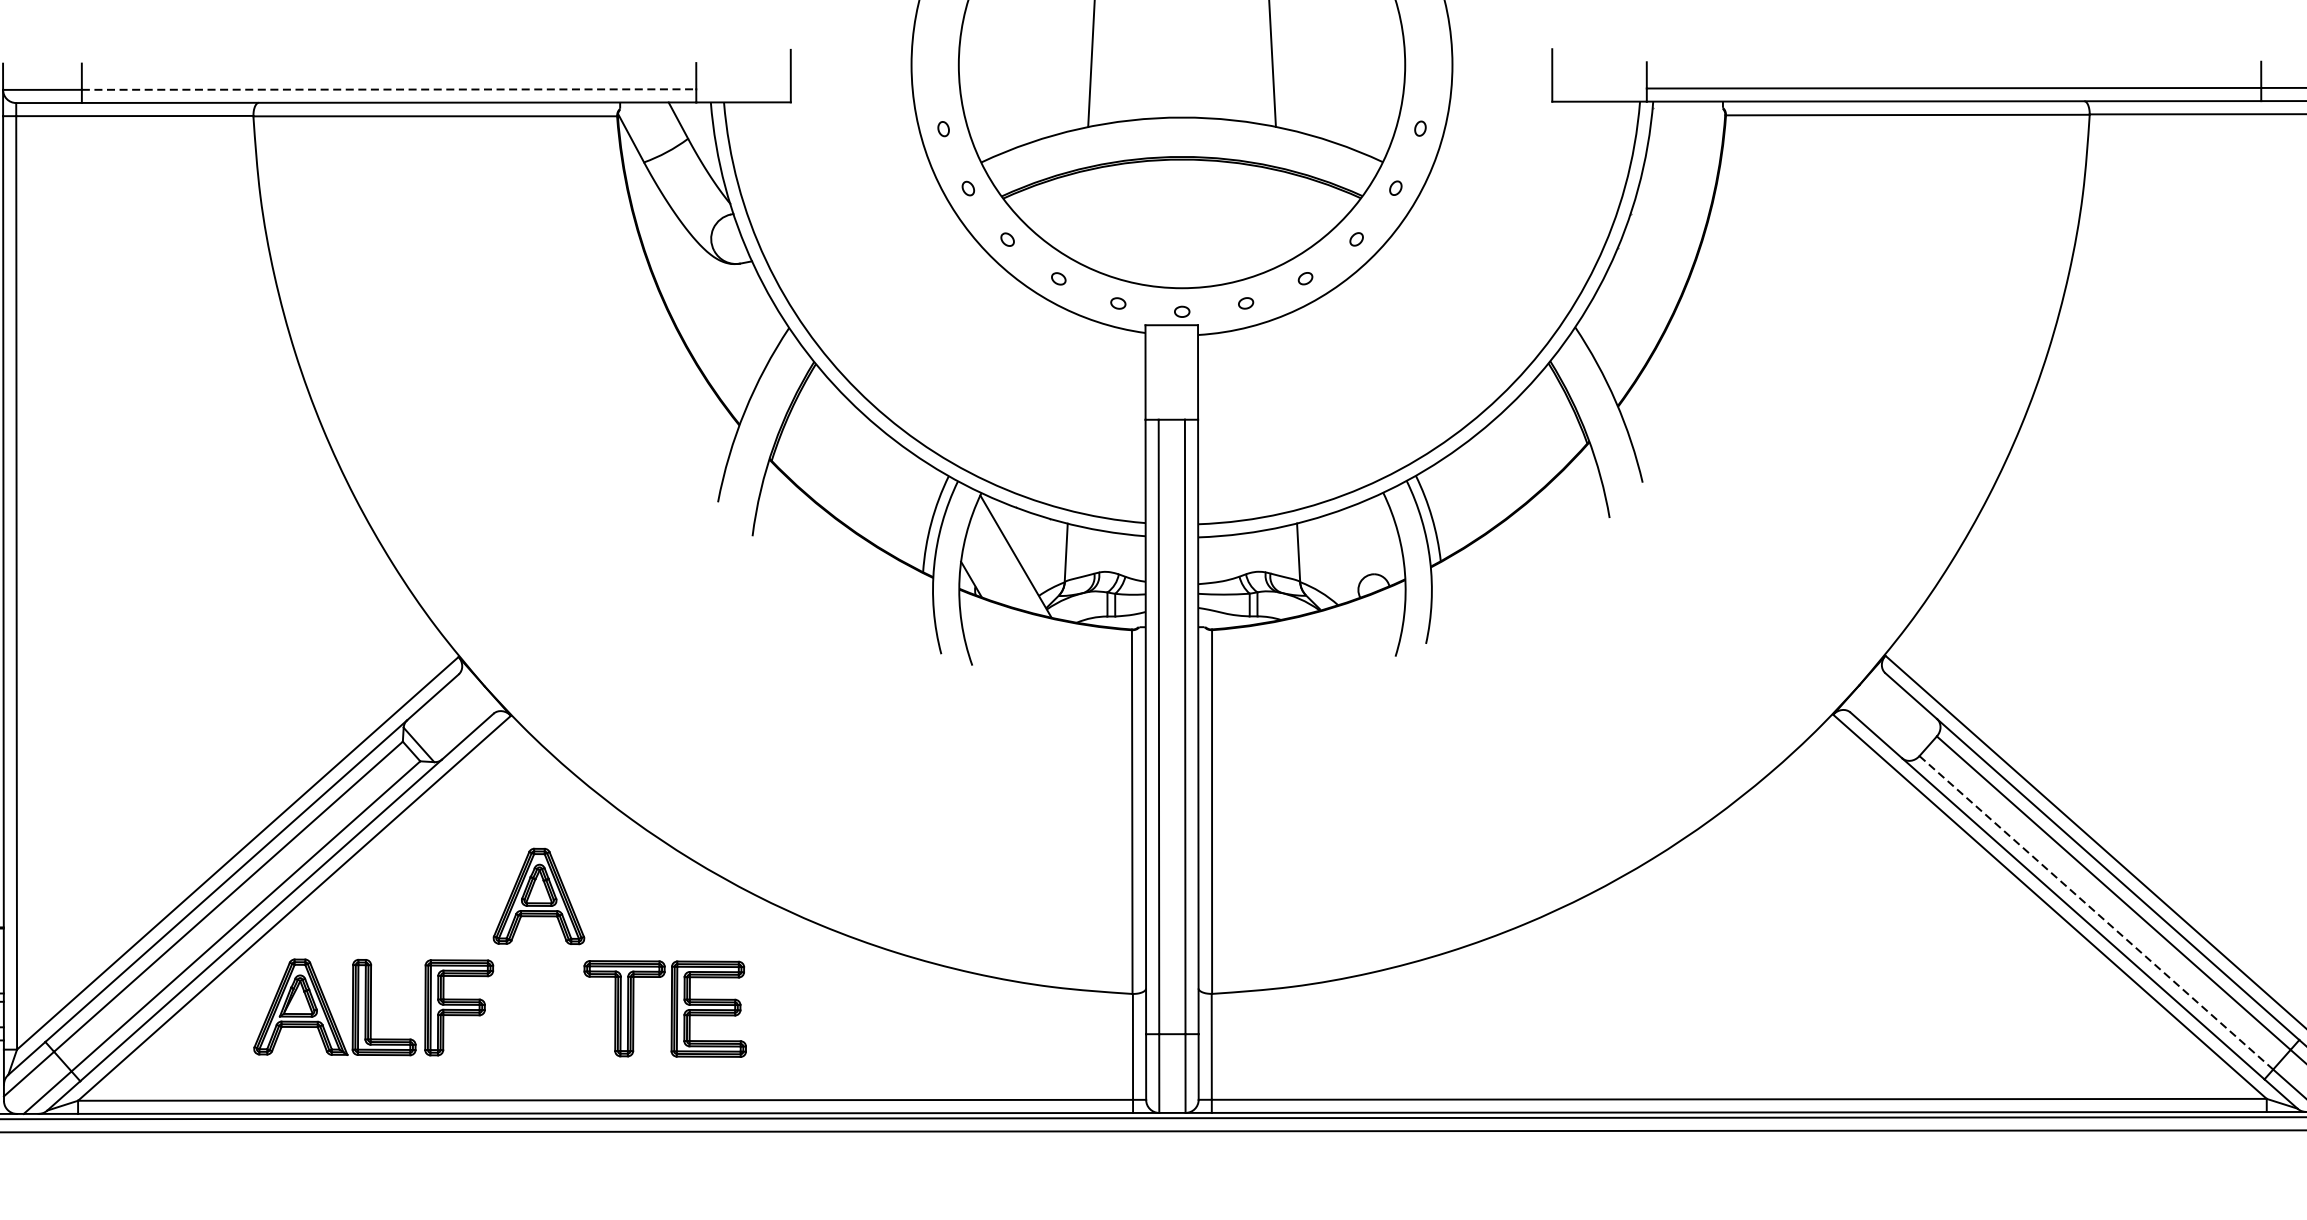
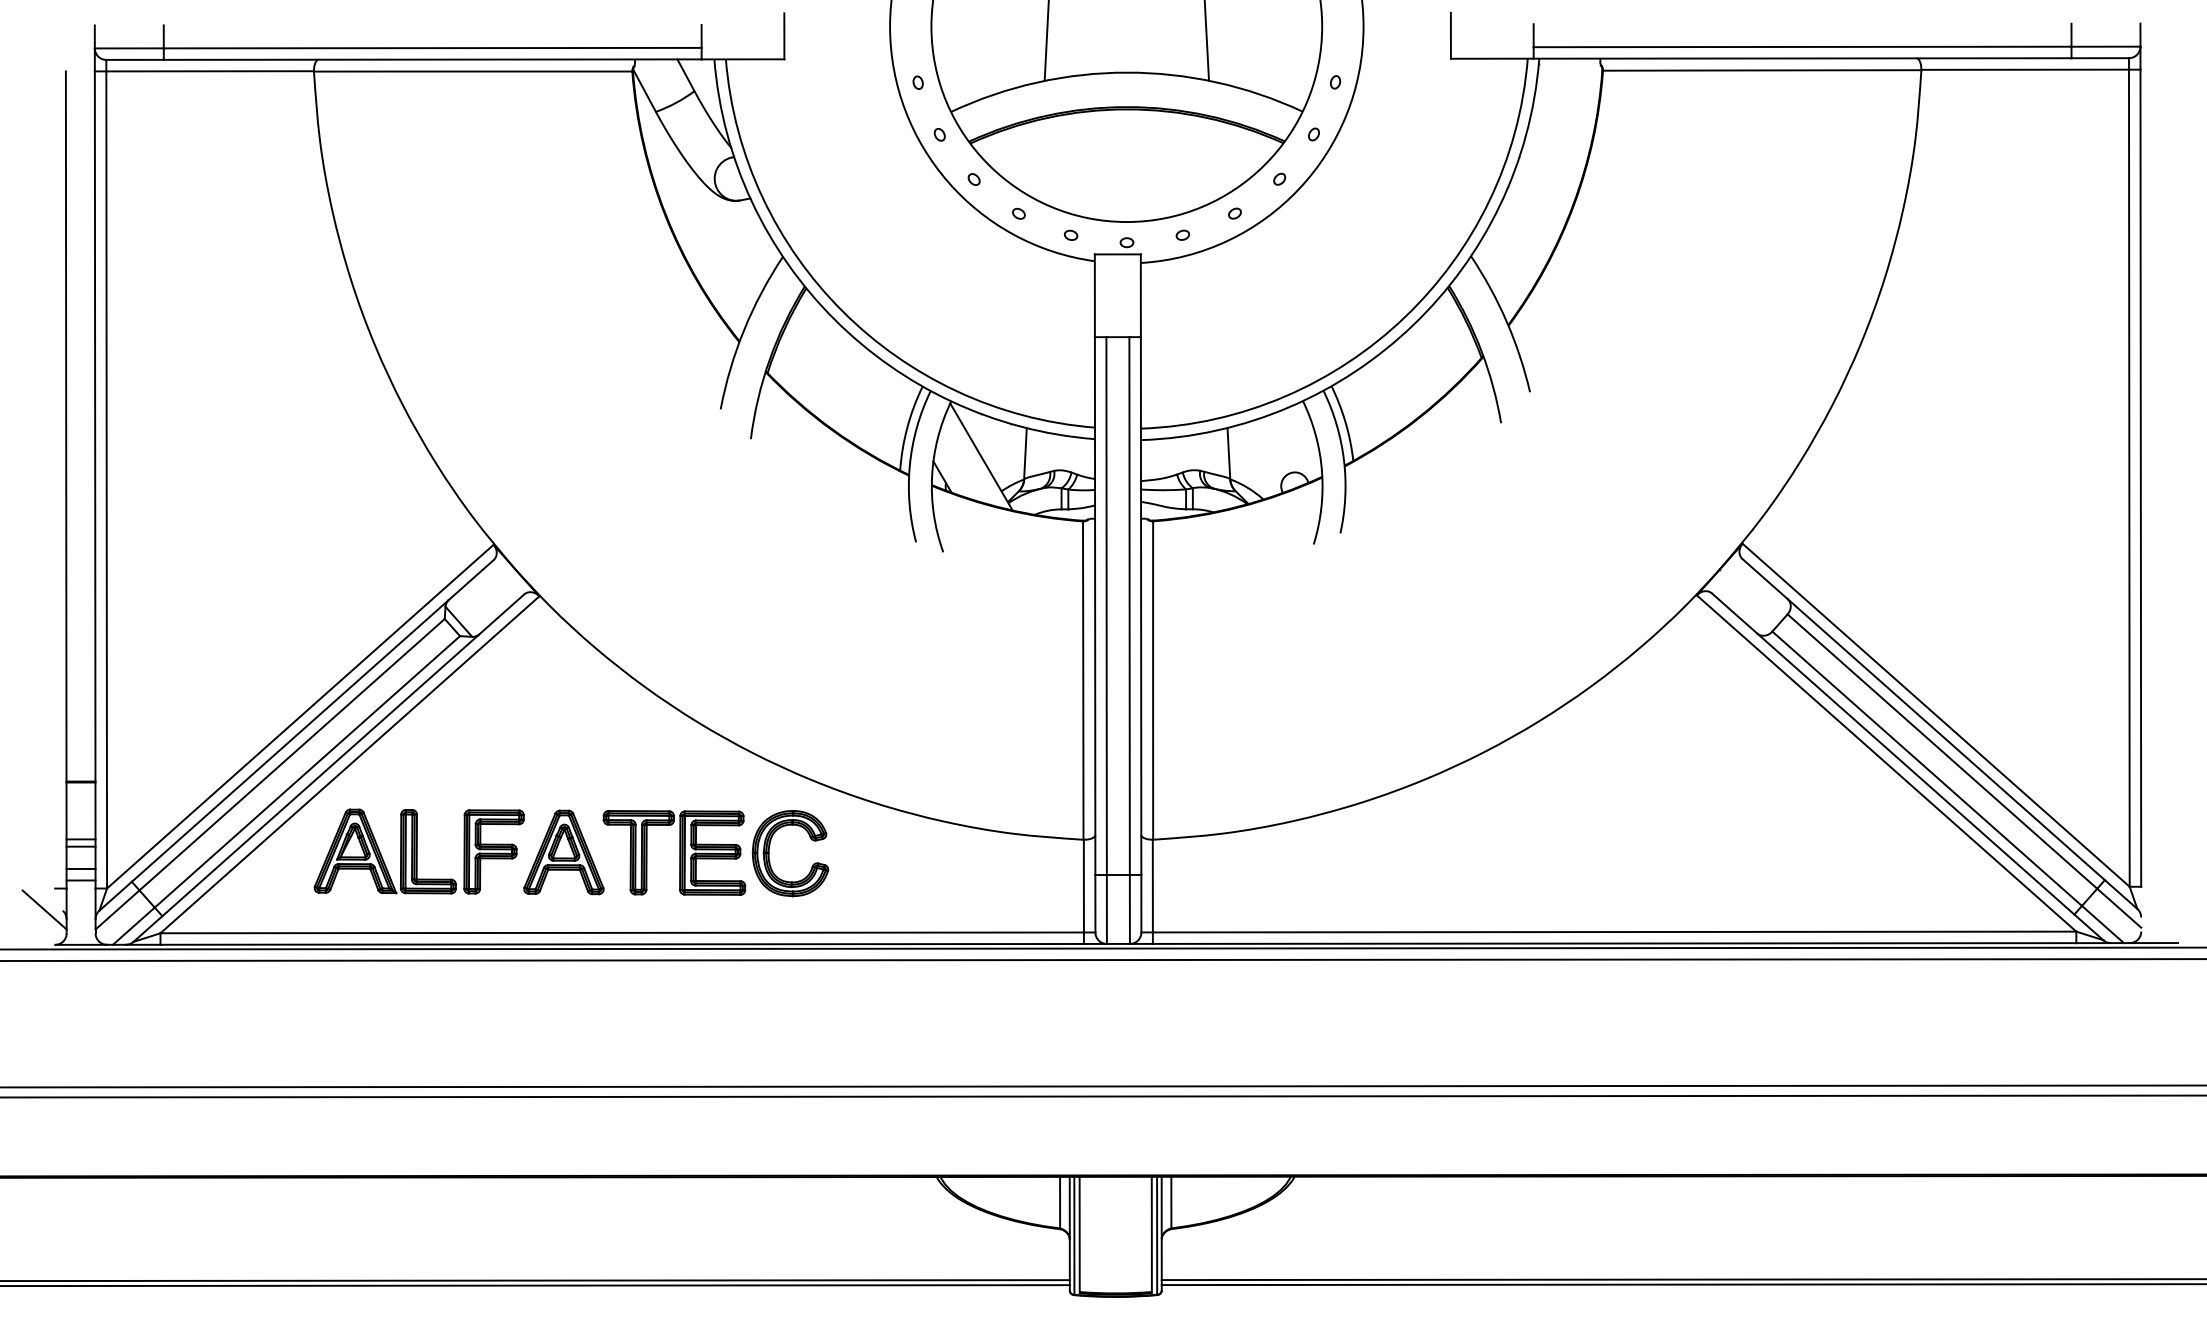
line: (388, 89) -> (432, 48), dashed -> solid
part: (538, 896) -> (563, 852), moved
line: (2096, 912) -> (1927, 768), dashed -> solid
part: (773, 1009) -> (769, 853), added

